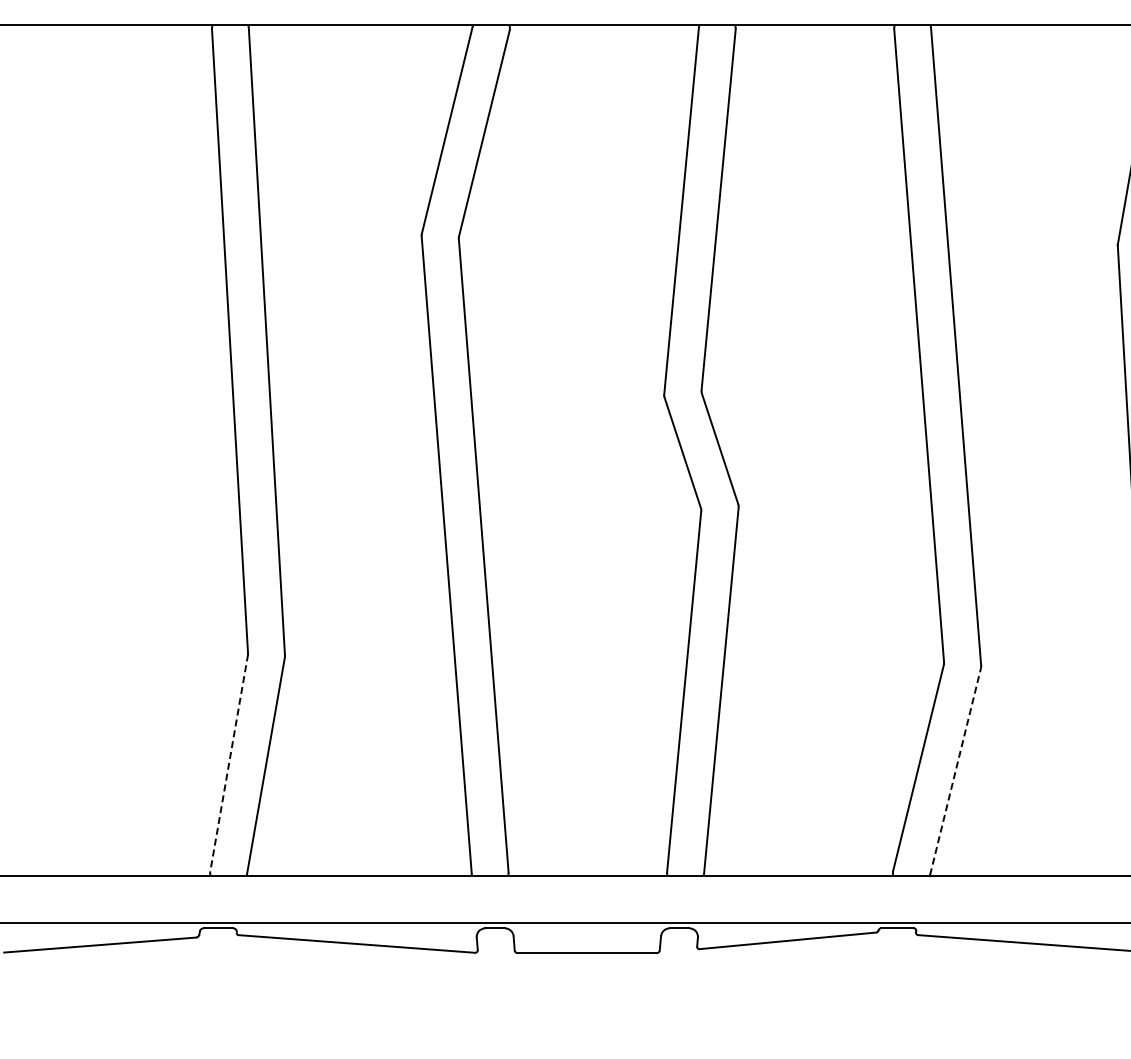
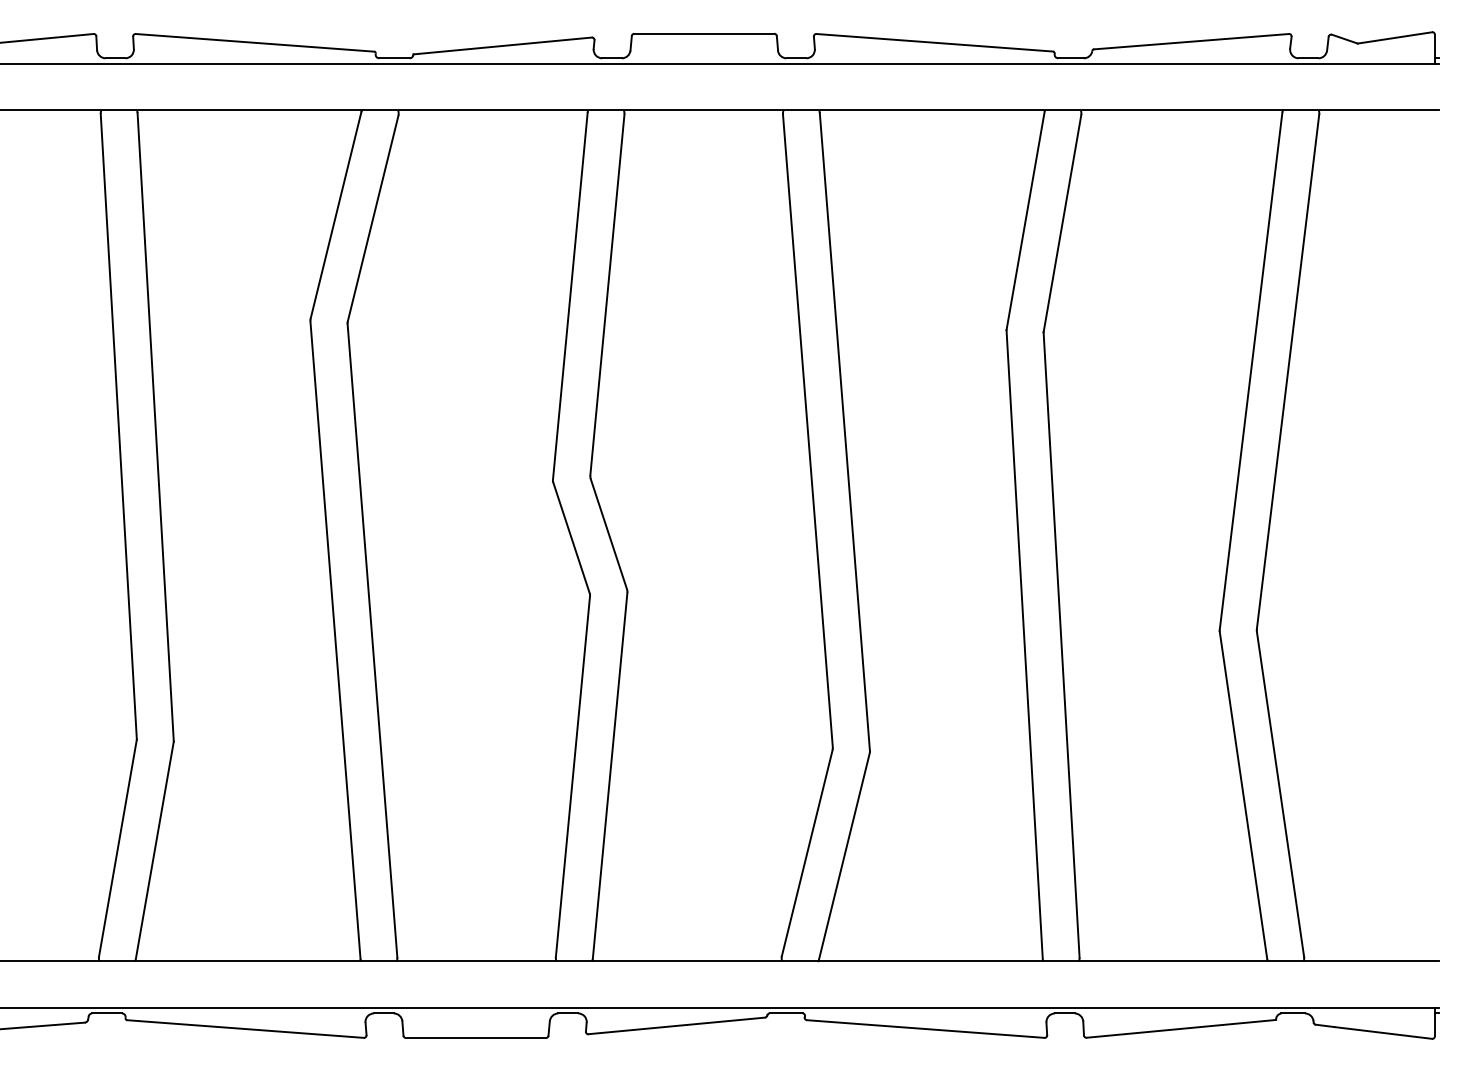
line: (228, 763) -> (117, 848), dashed -> solid
line: (955, 771) -> (844, 856), dashed -> solid

